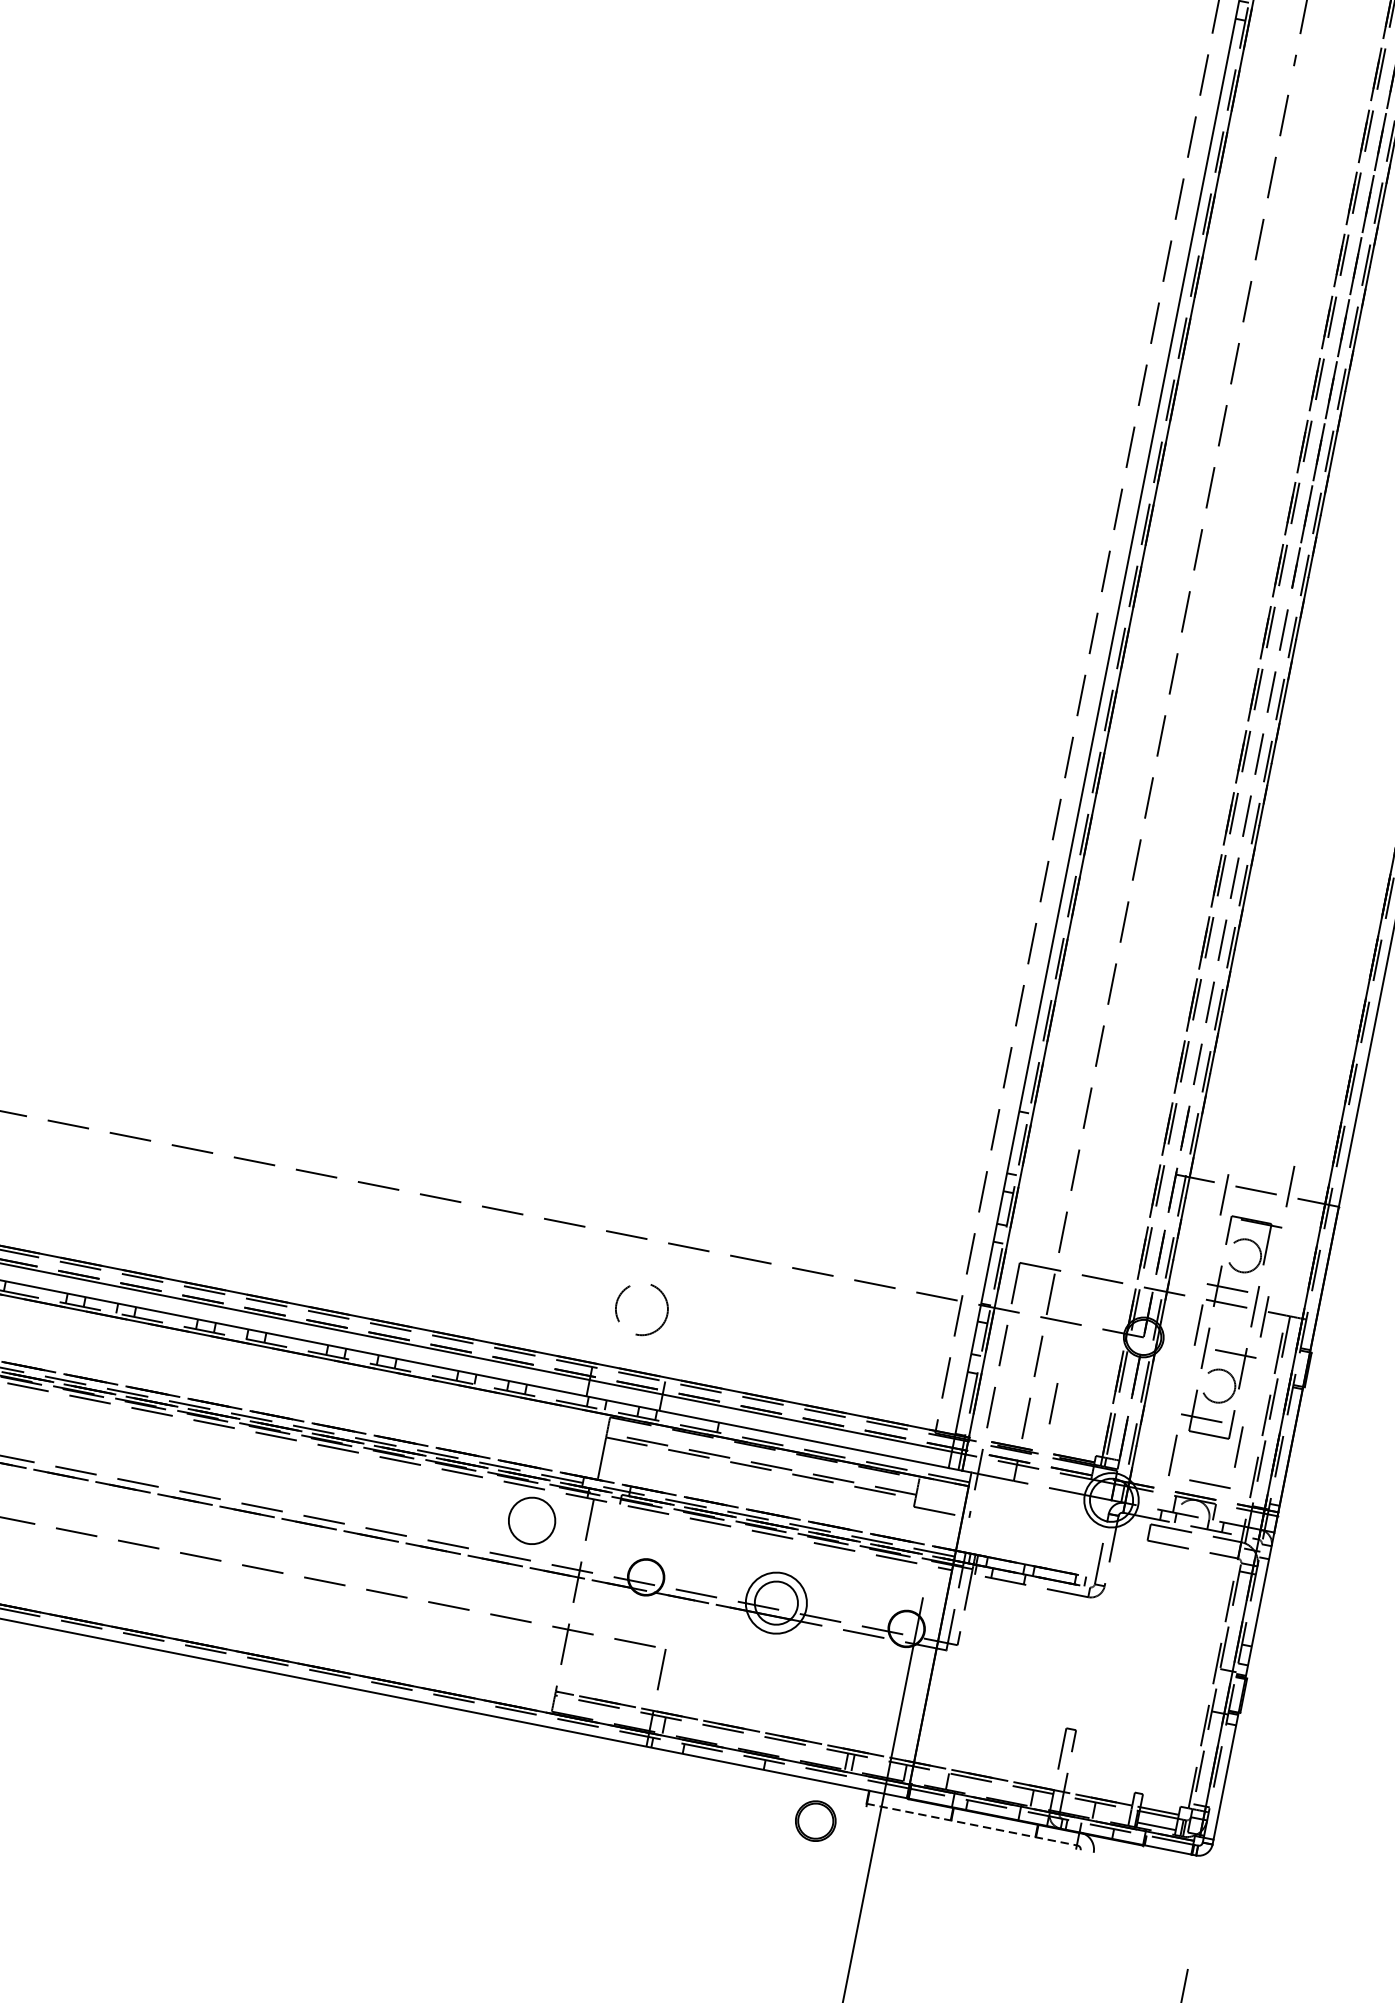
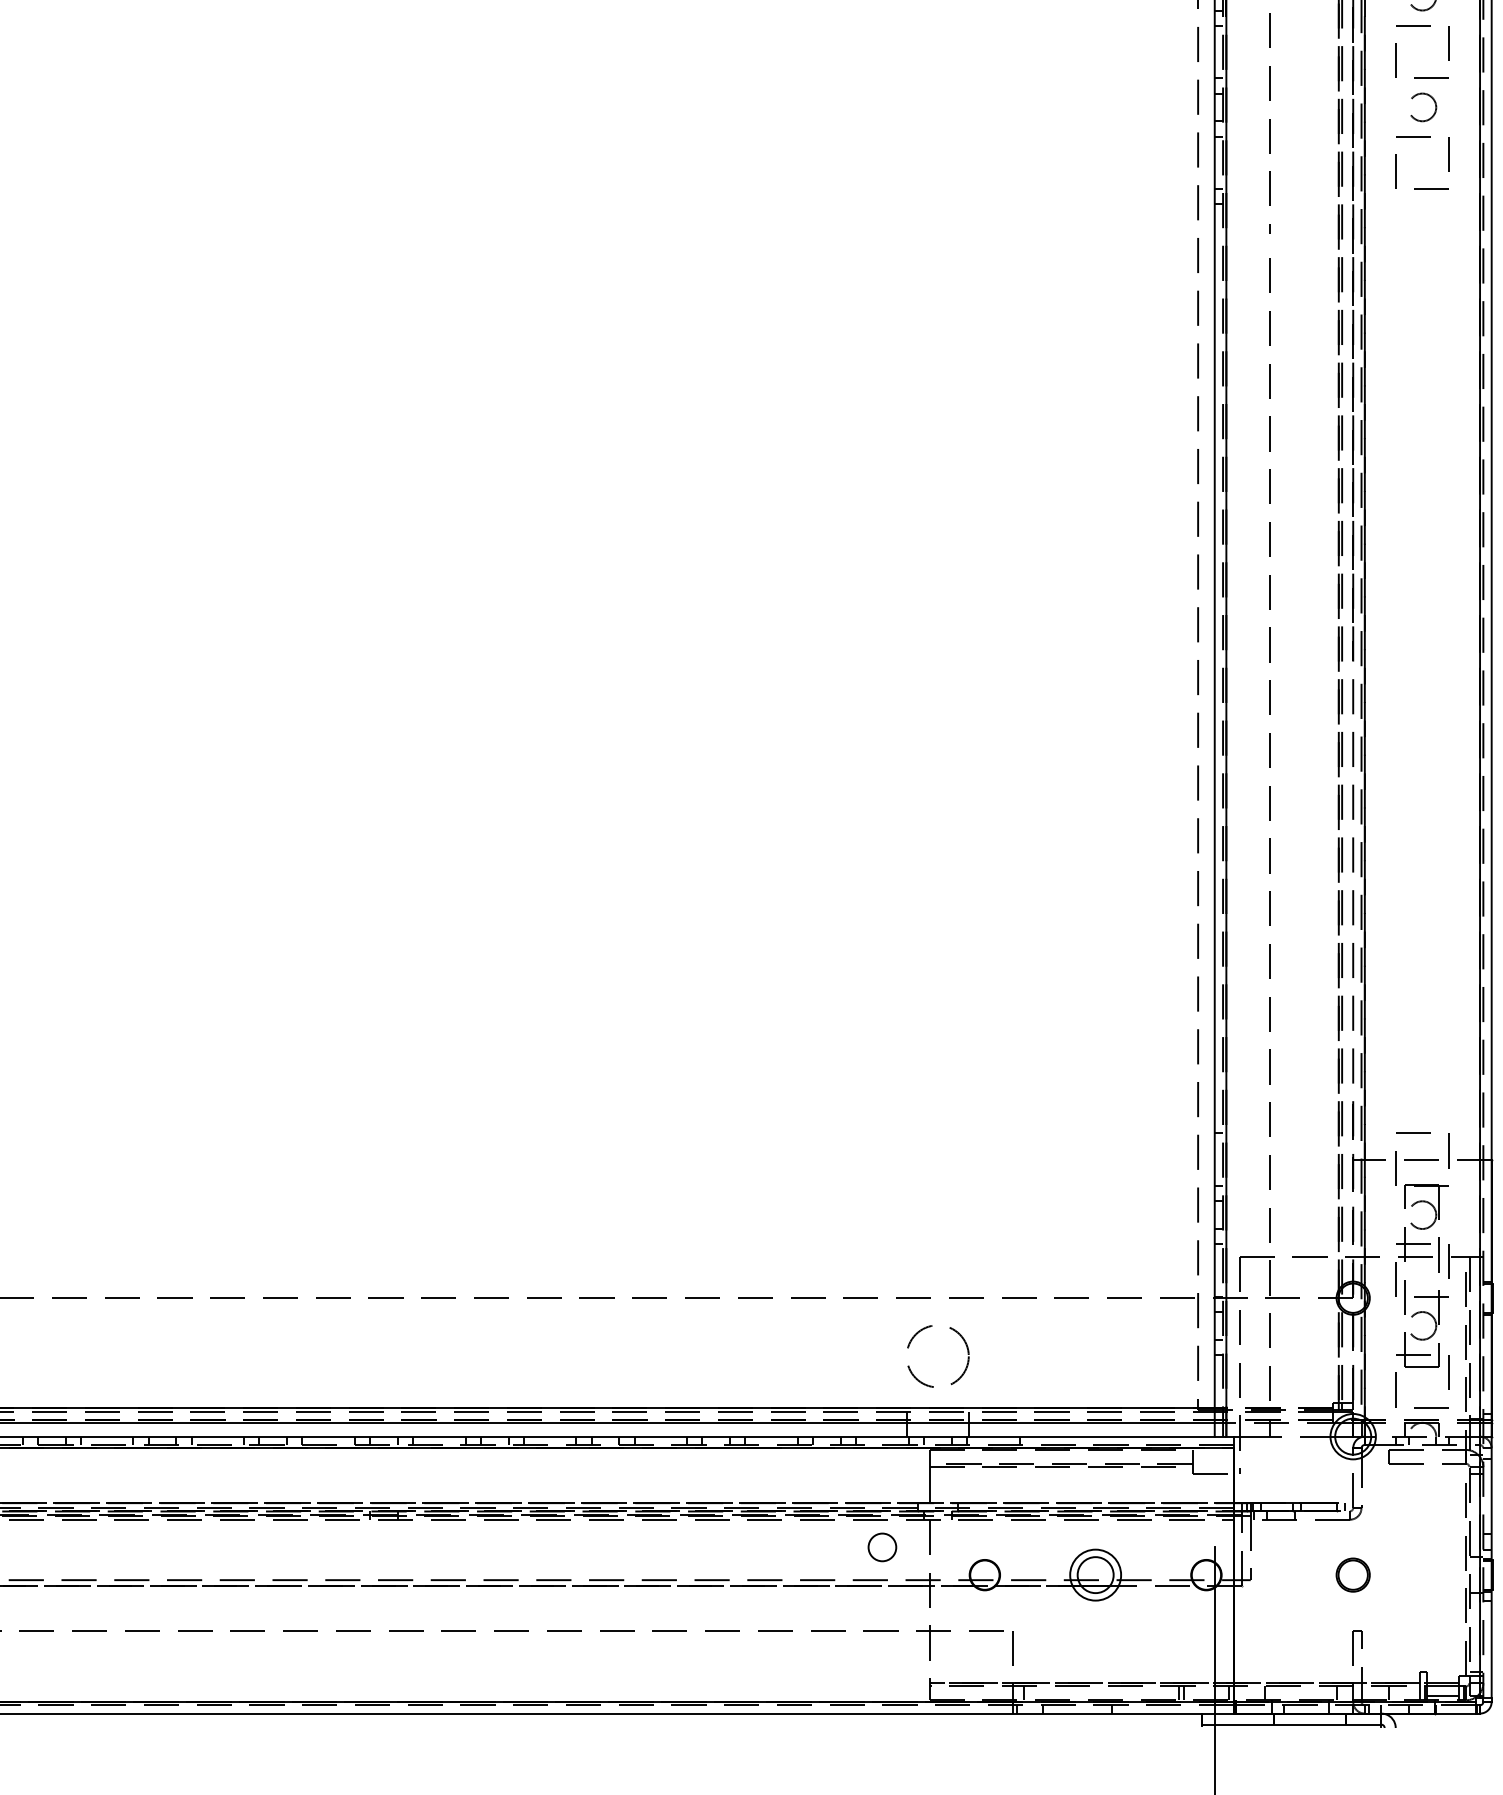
line: (1253, 1156) -> (1413, 1132), added
circle: (642, 1309) -> (938, 1356), size x1.43
line: (1052, 1402) -> (1289, 1366), removed
circle: (532, 1521) -> (882, 1547), size x0.71
part: (815, 1820) -> (1352, 1574), moved
line: (971, 1824) -> (1291, 1724), dashed -> solid

